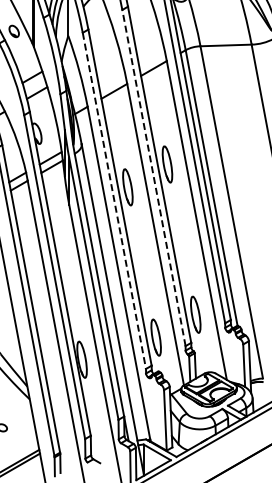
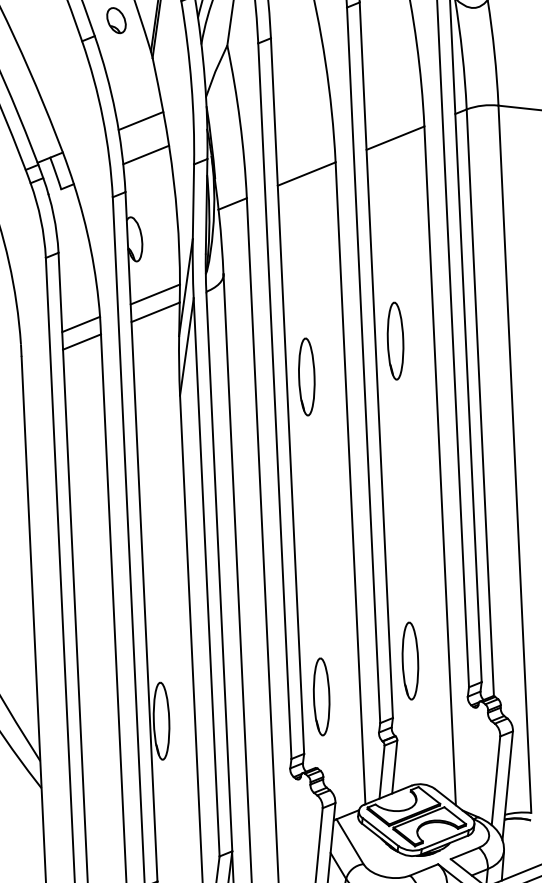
line: (153, 177) -> (362, 364), dashed -> solid
line: (114, 201) -> (274, 402), dashed -> solid

